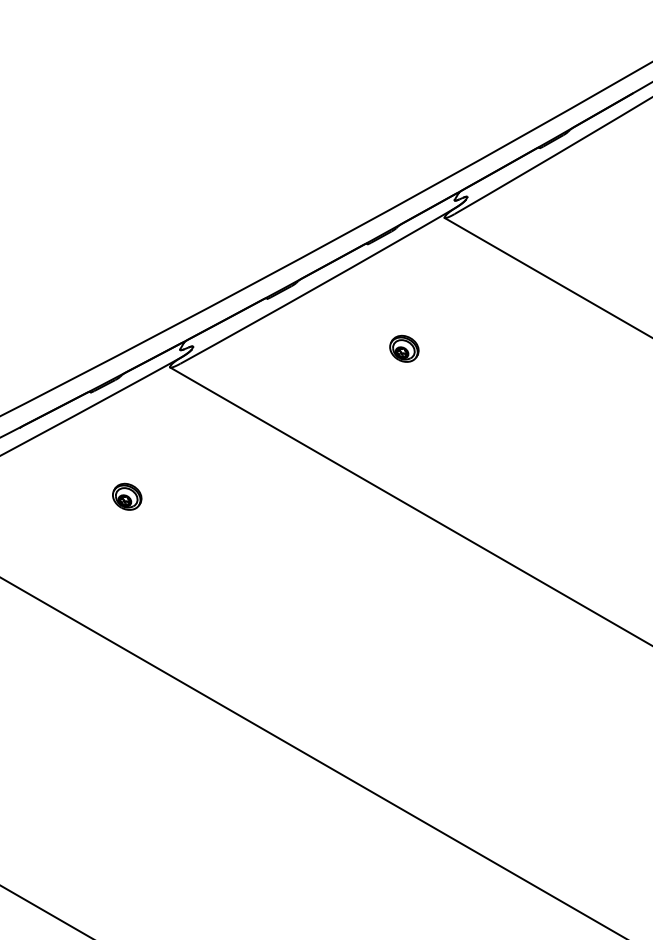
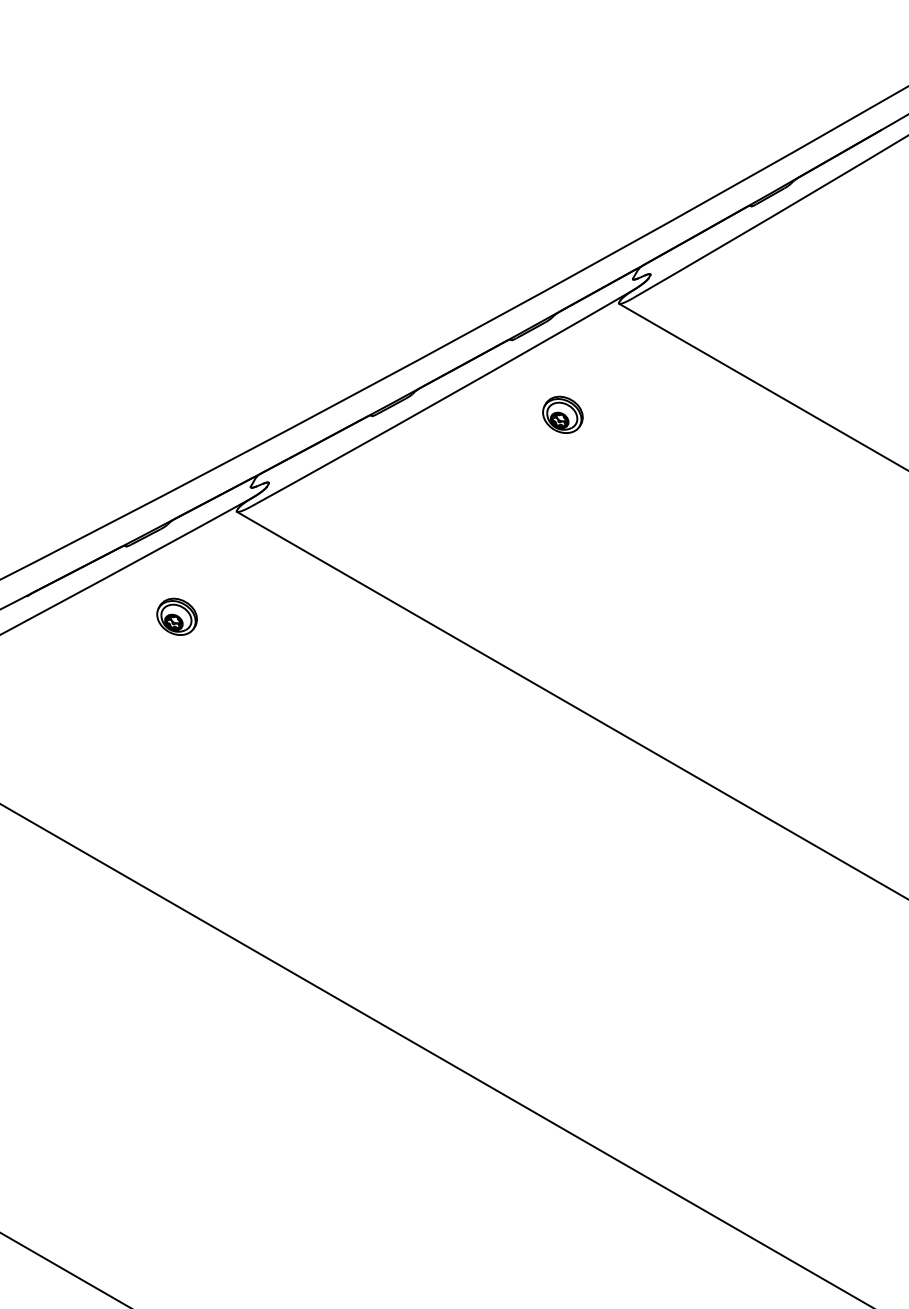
part: (404, 348) -> (562, 414), moved
part: (126, 496) -> (176, 616), moved

